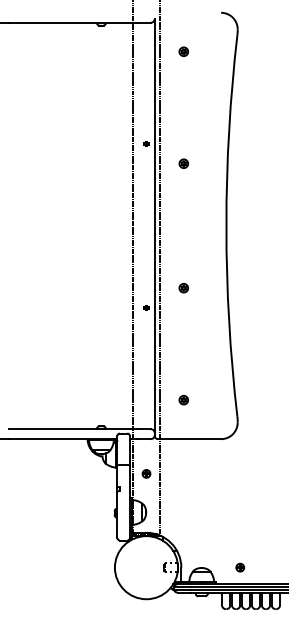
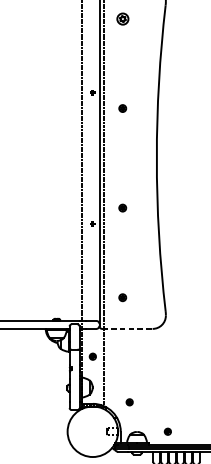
part: (183, 51) -> (122, 18), size x1.6
line: (189, 439) -> (127, 329), solid -> dashed
part: (192, 530) -> (129, 402), added

